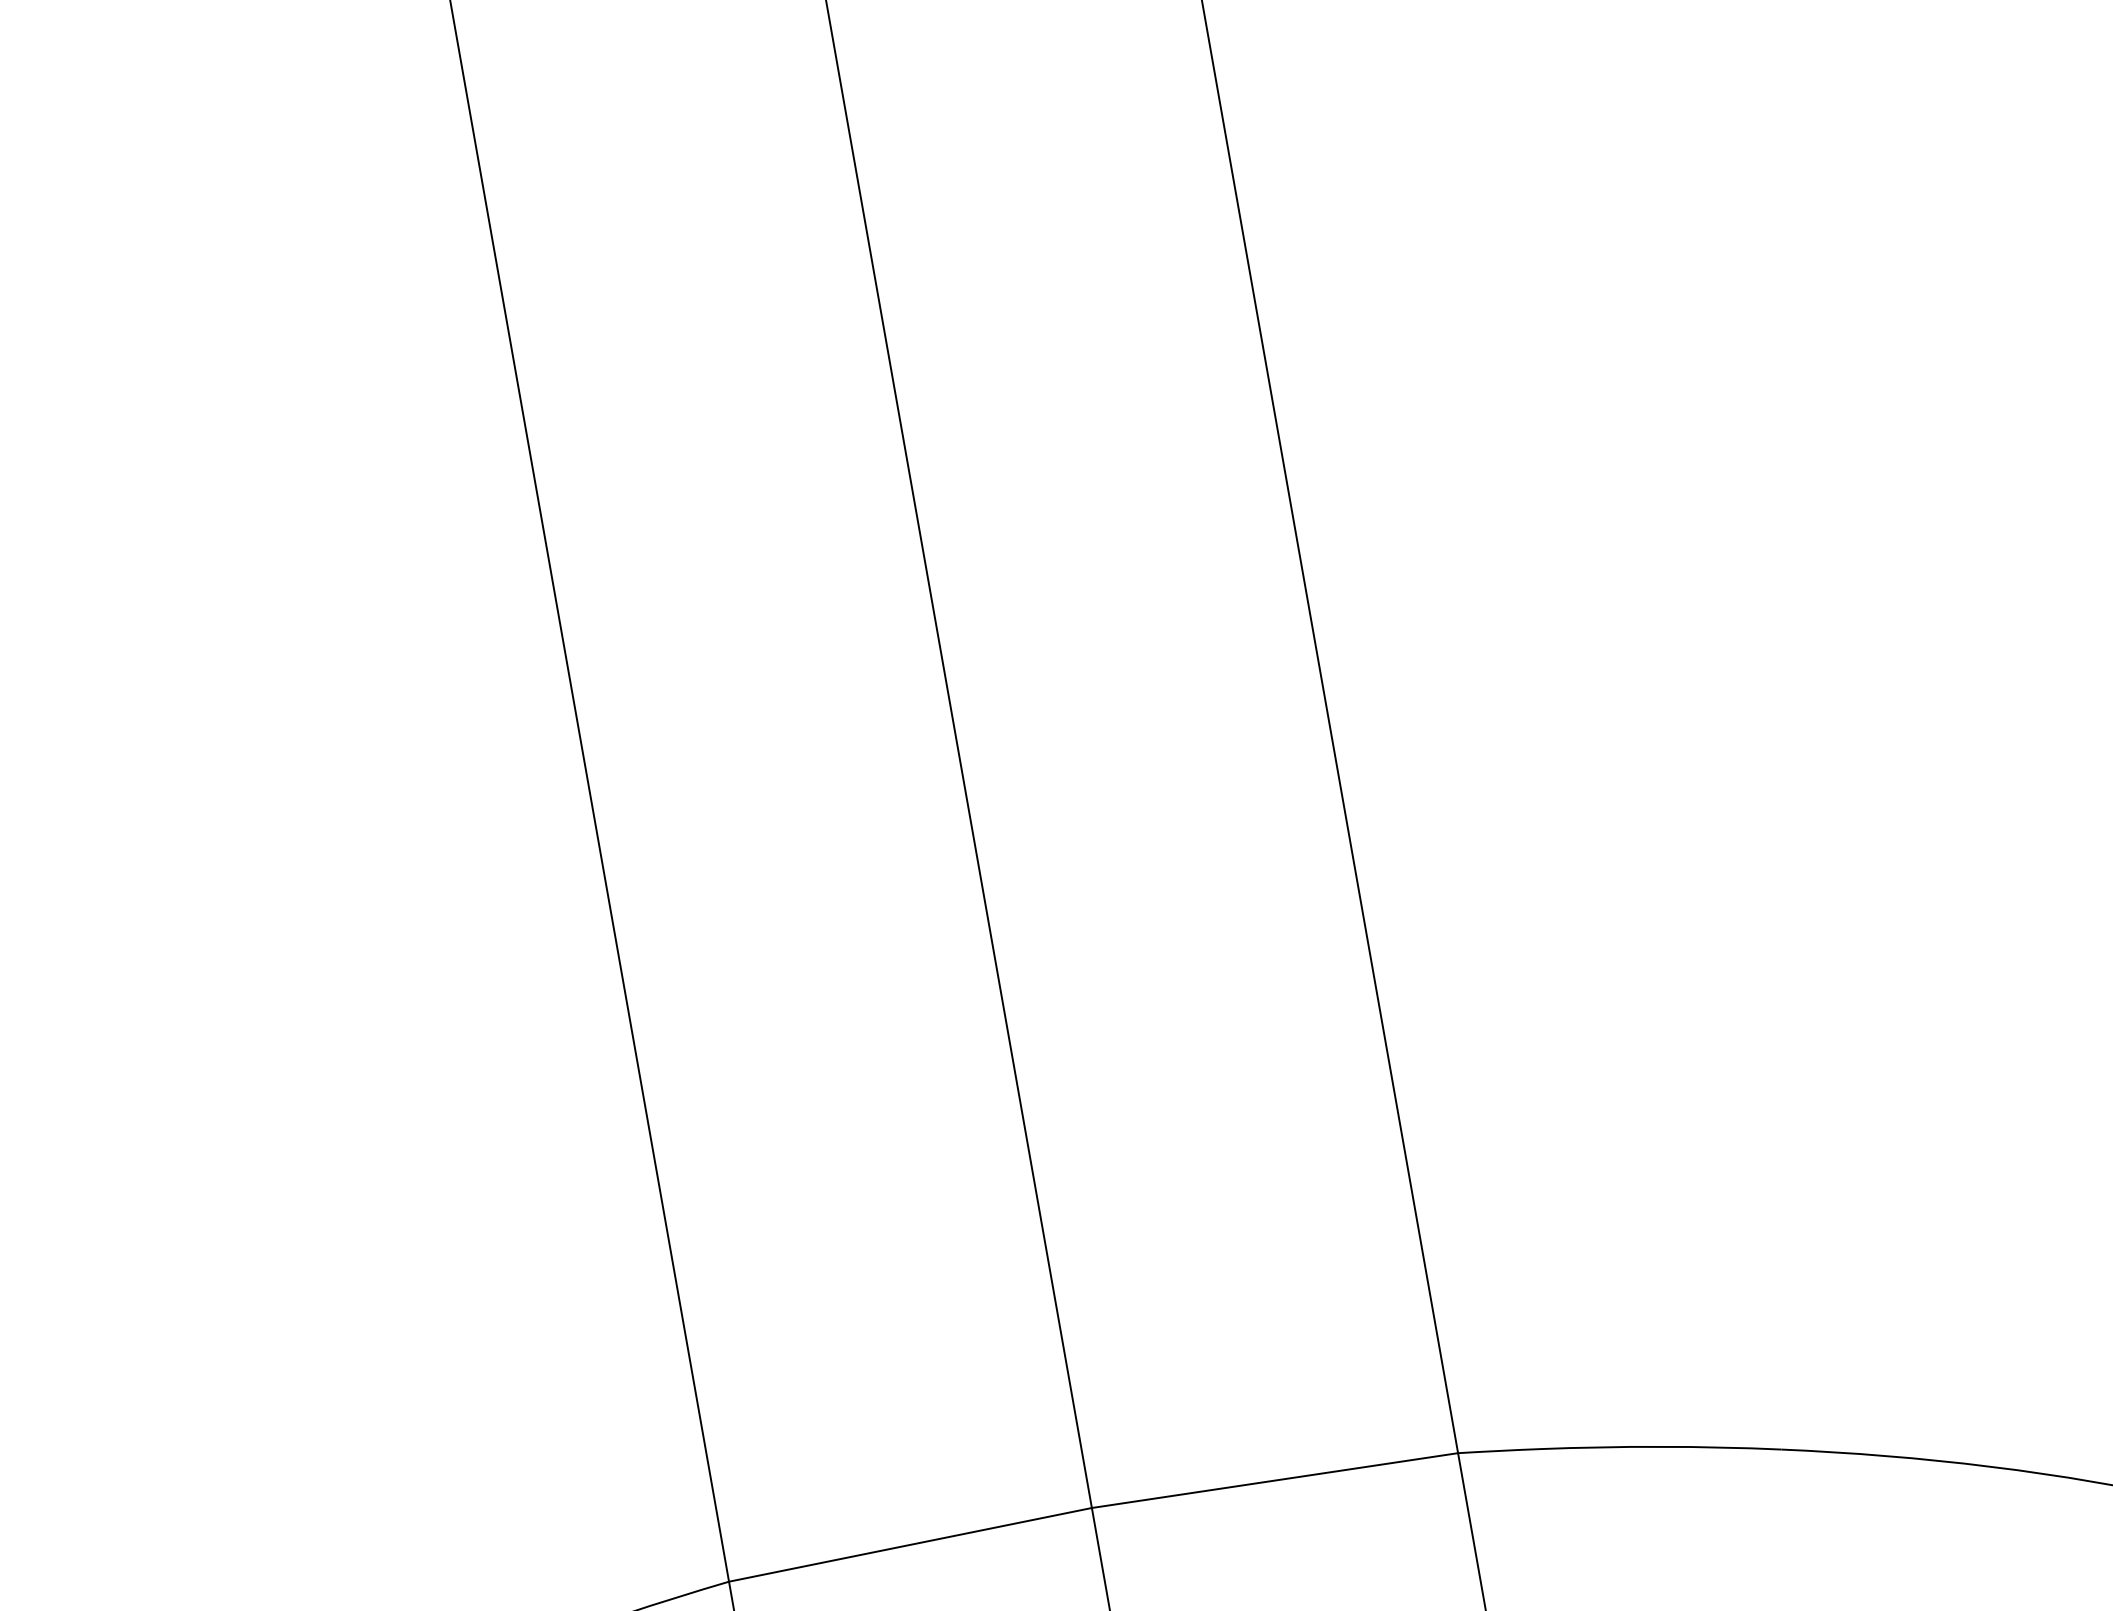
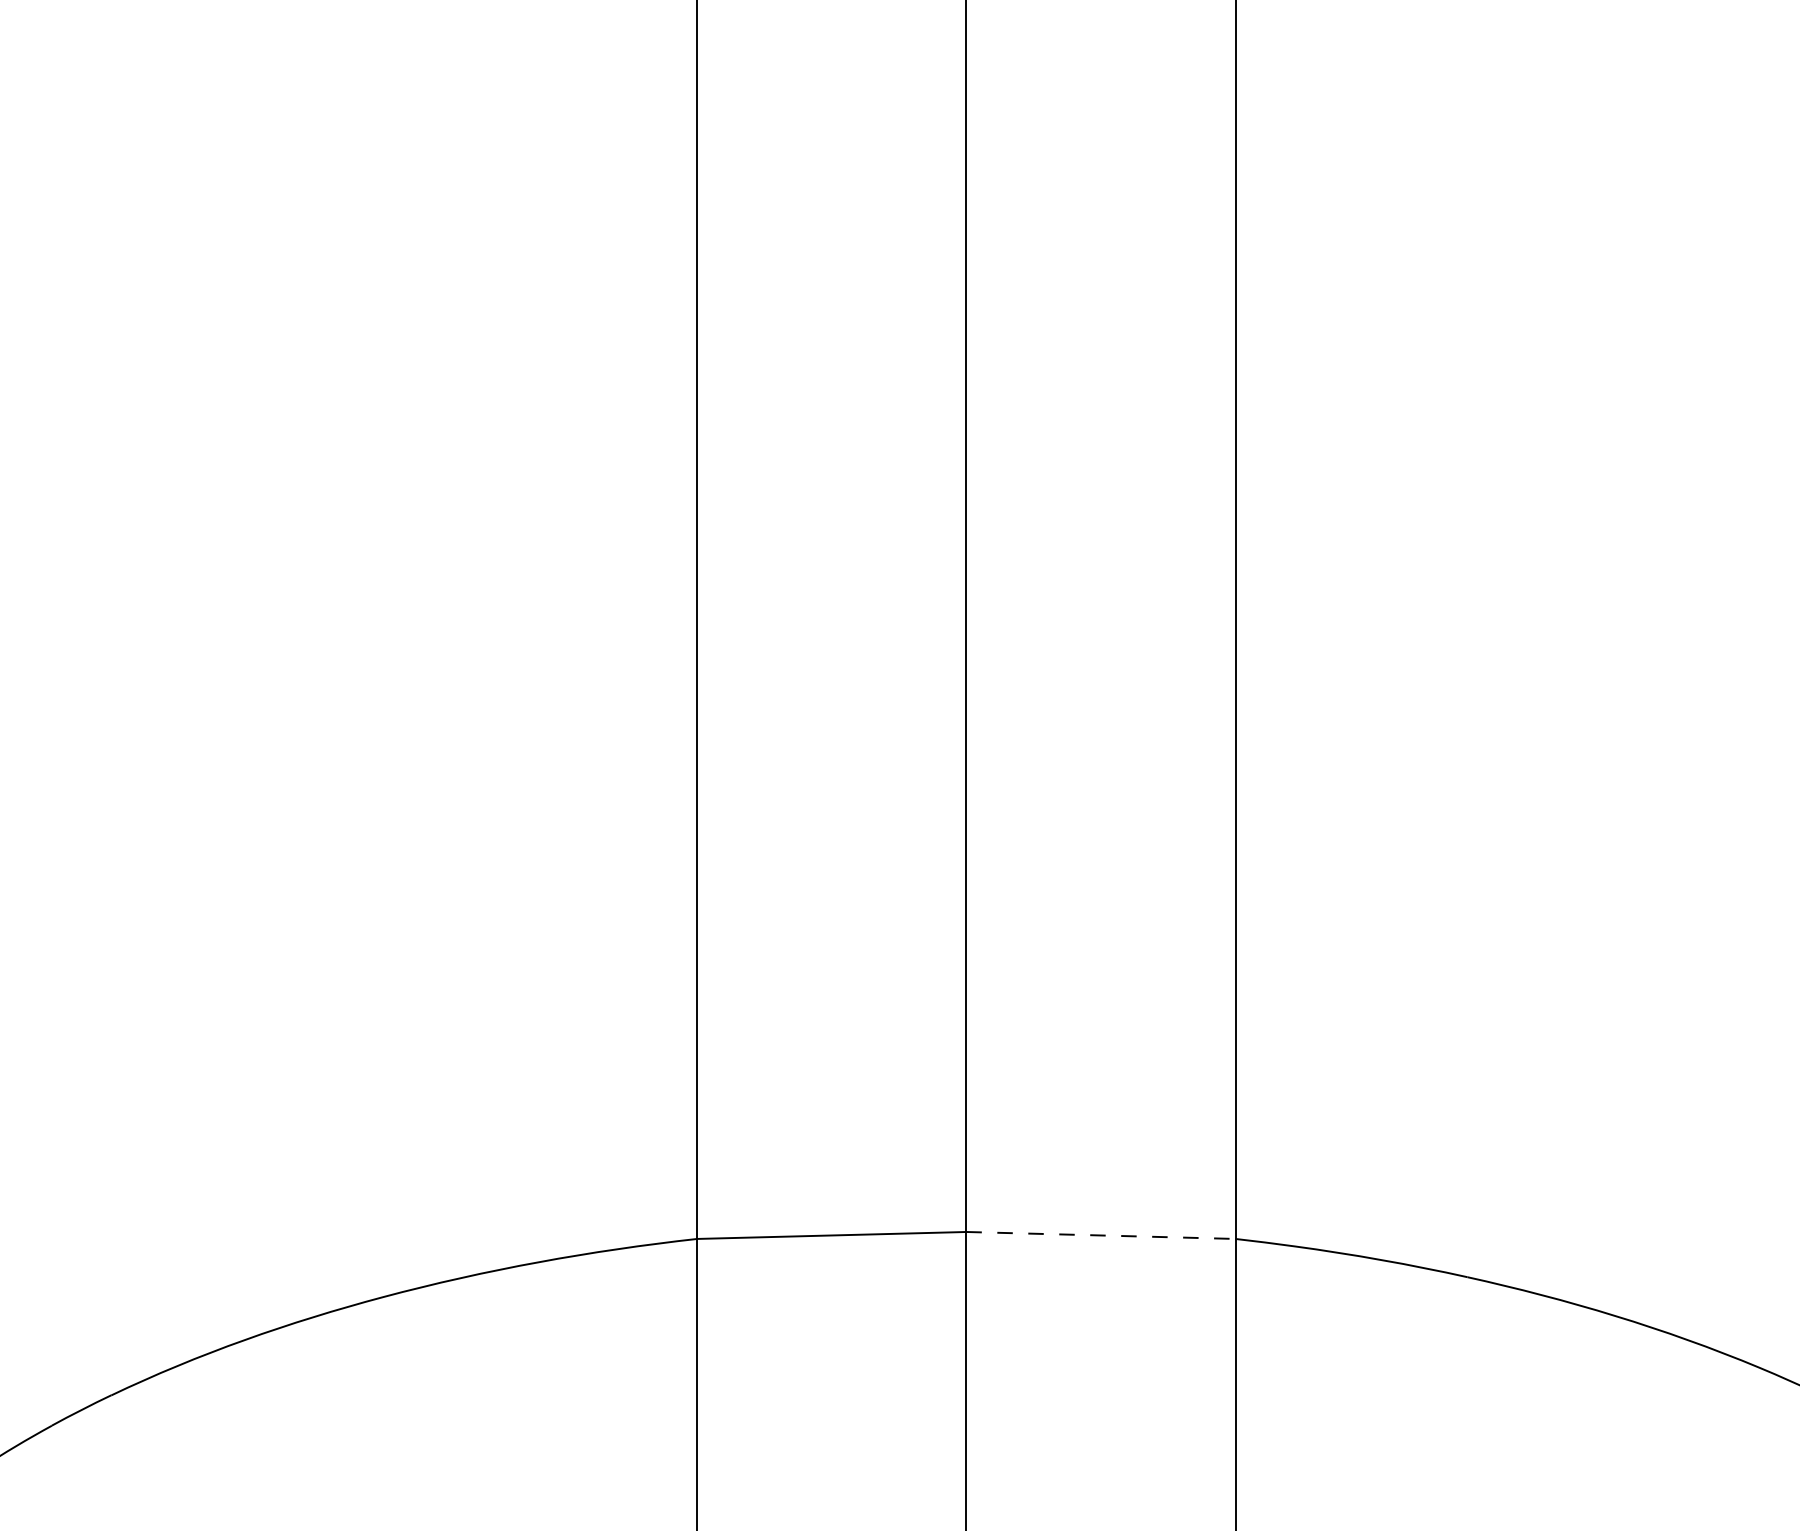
line: (1274, 1480) -> (1100, 1235), solid -> dashed

